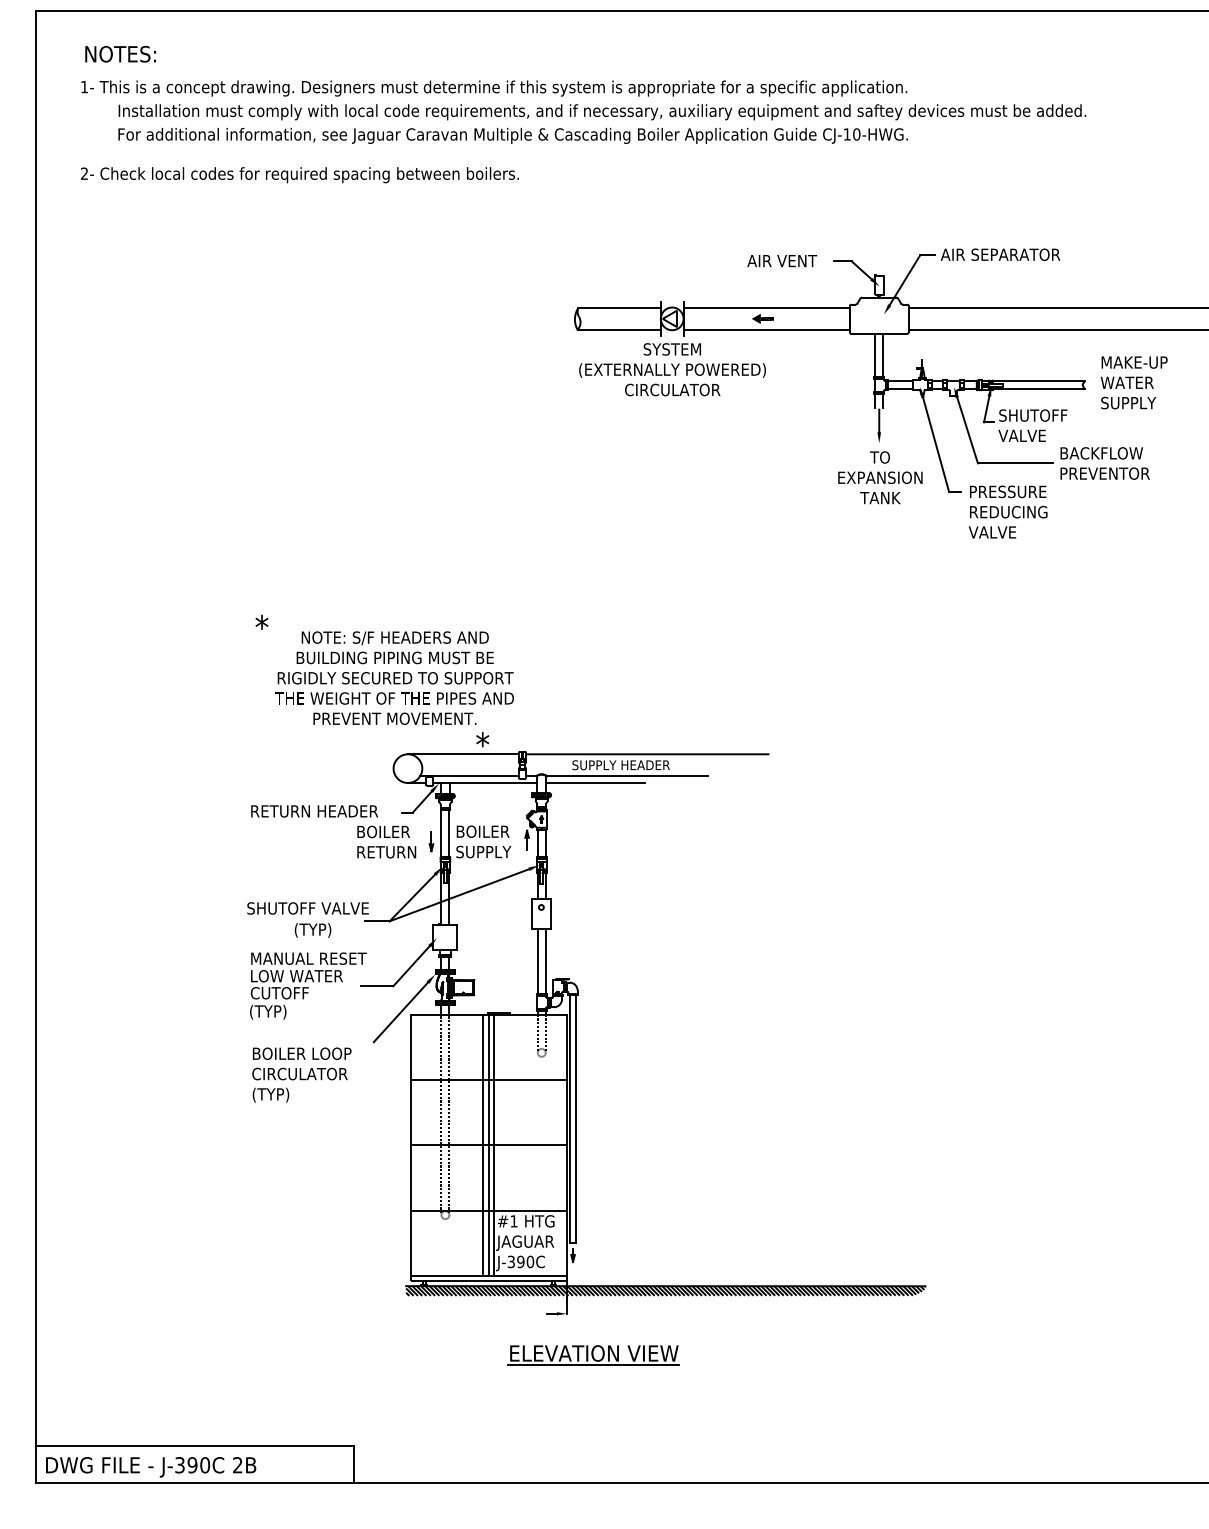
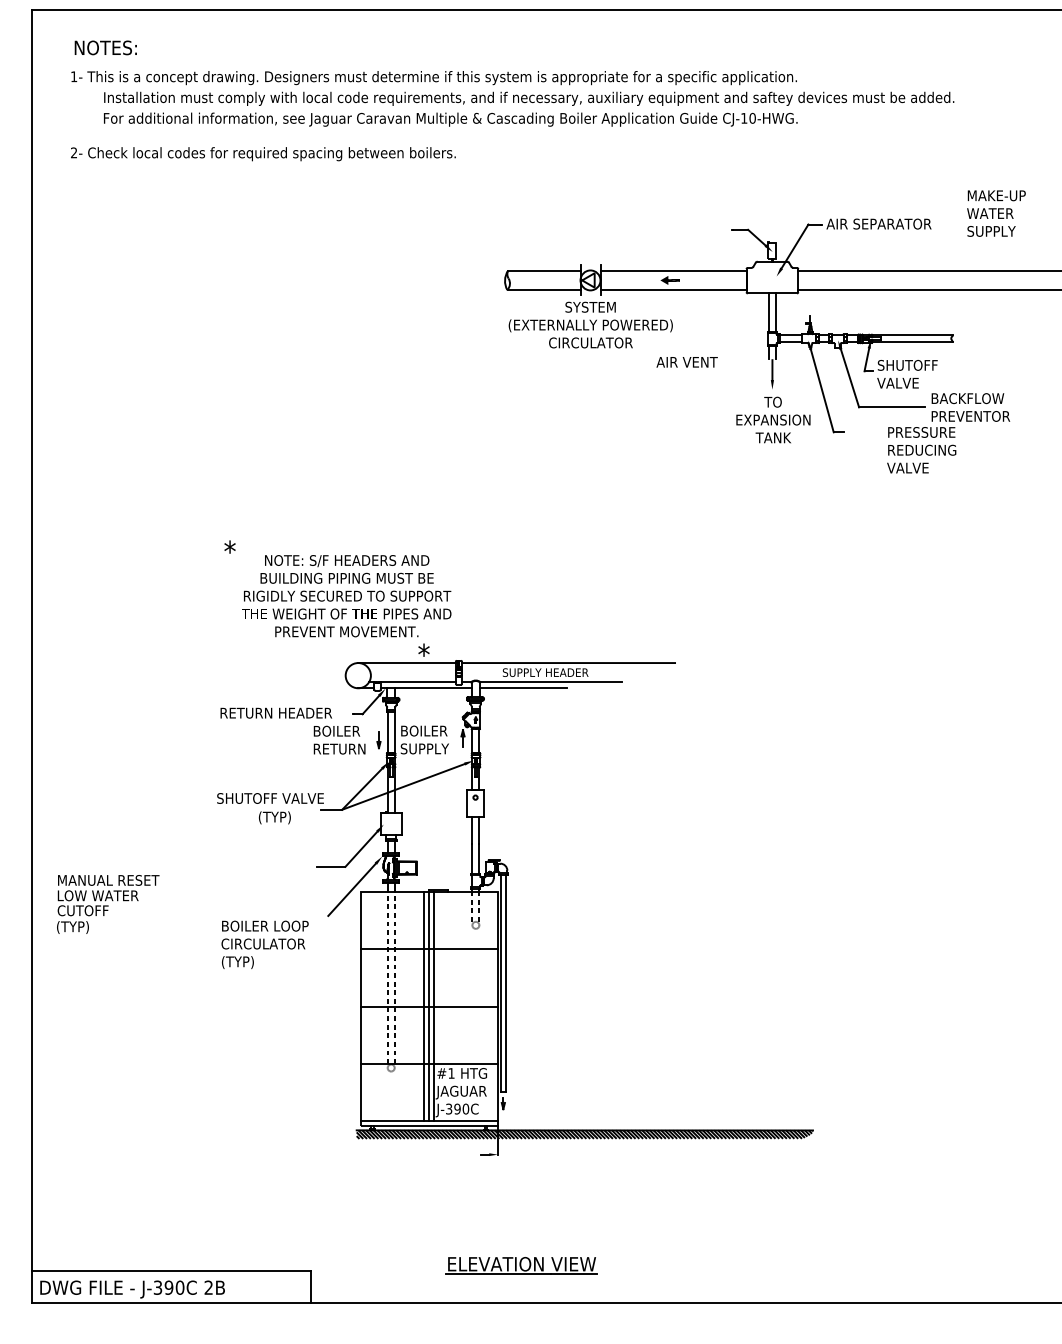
text: (782, 261) -> (687, 362), moved
text: (1133, 382) -> (995, 213), moved
text: (1007, 511) -> (921, 449), moved
text: (308, 985) -> (108, 903), moved
part: (593, 1355) -> (521, 1266), moved

